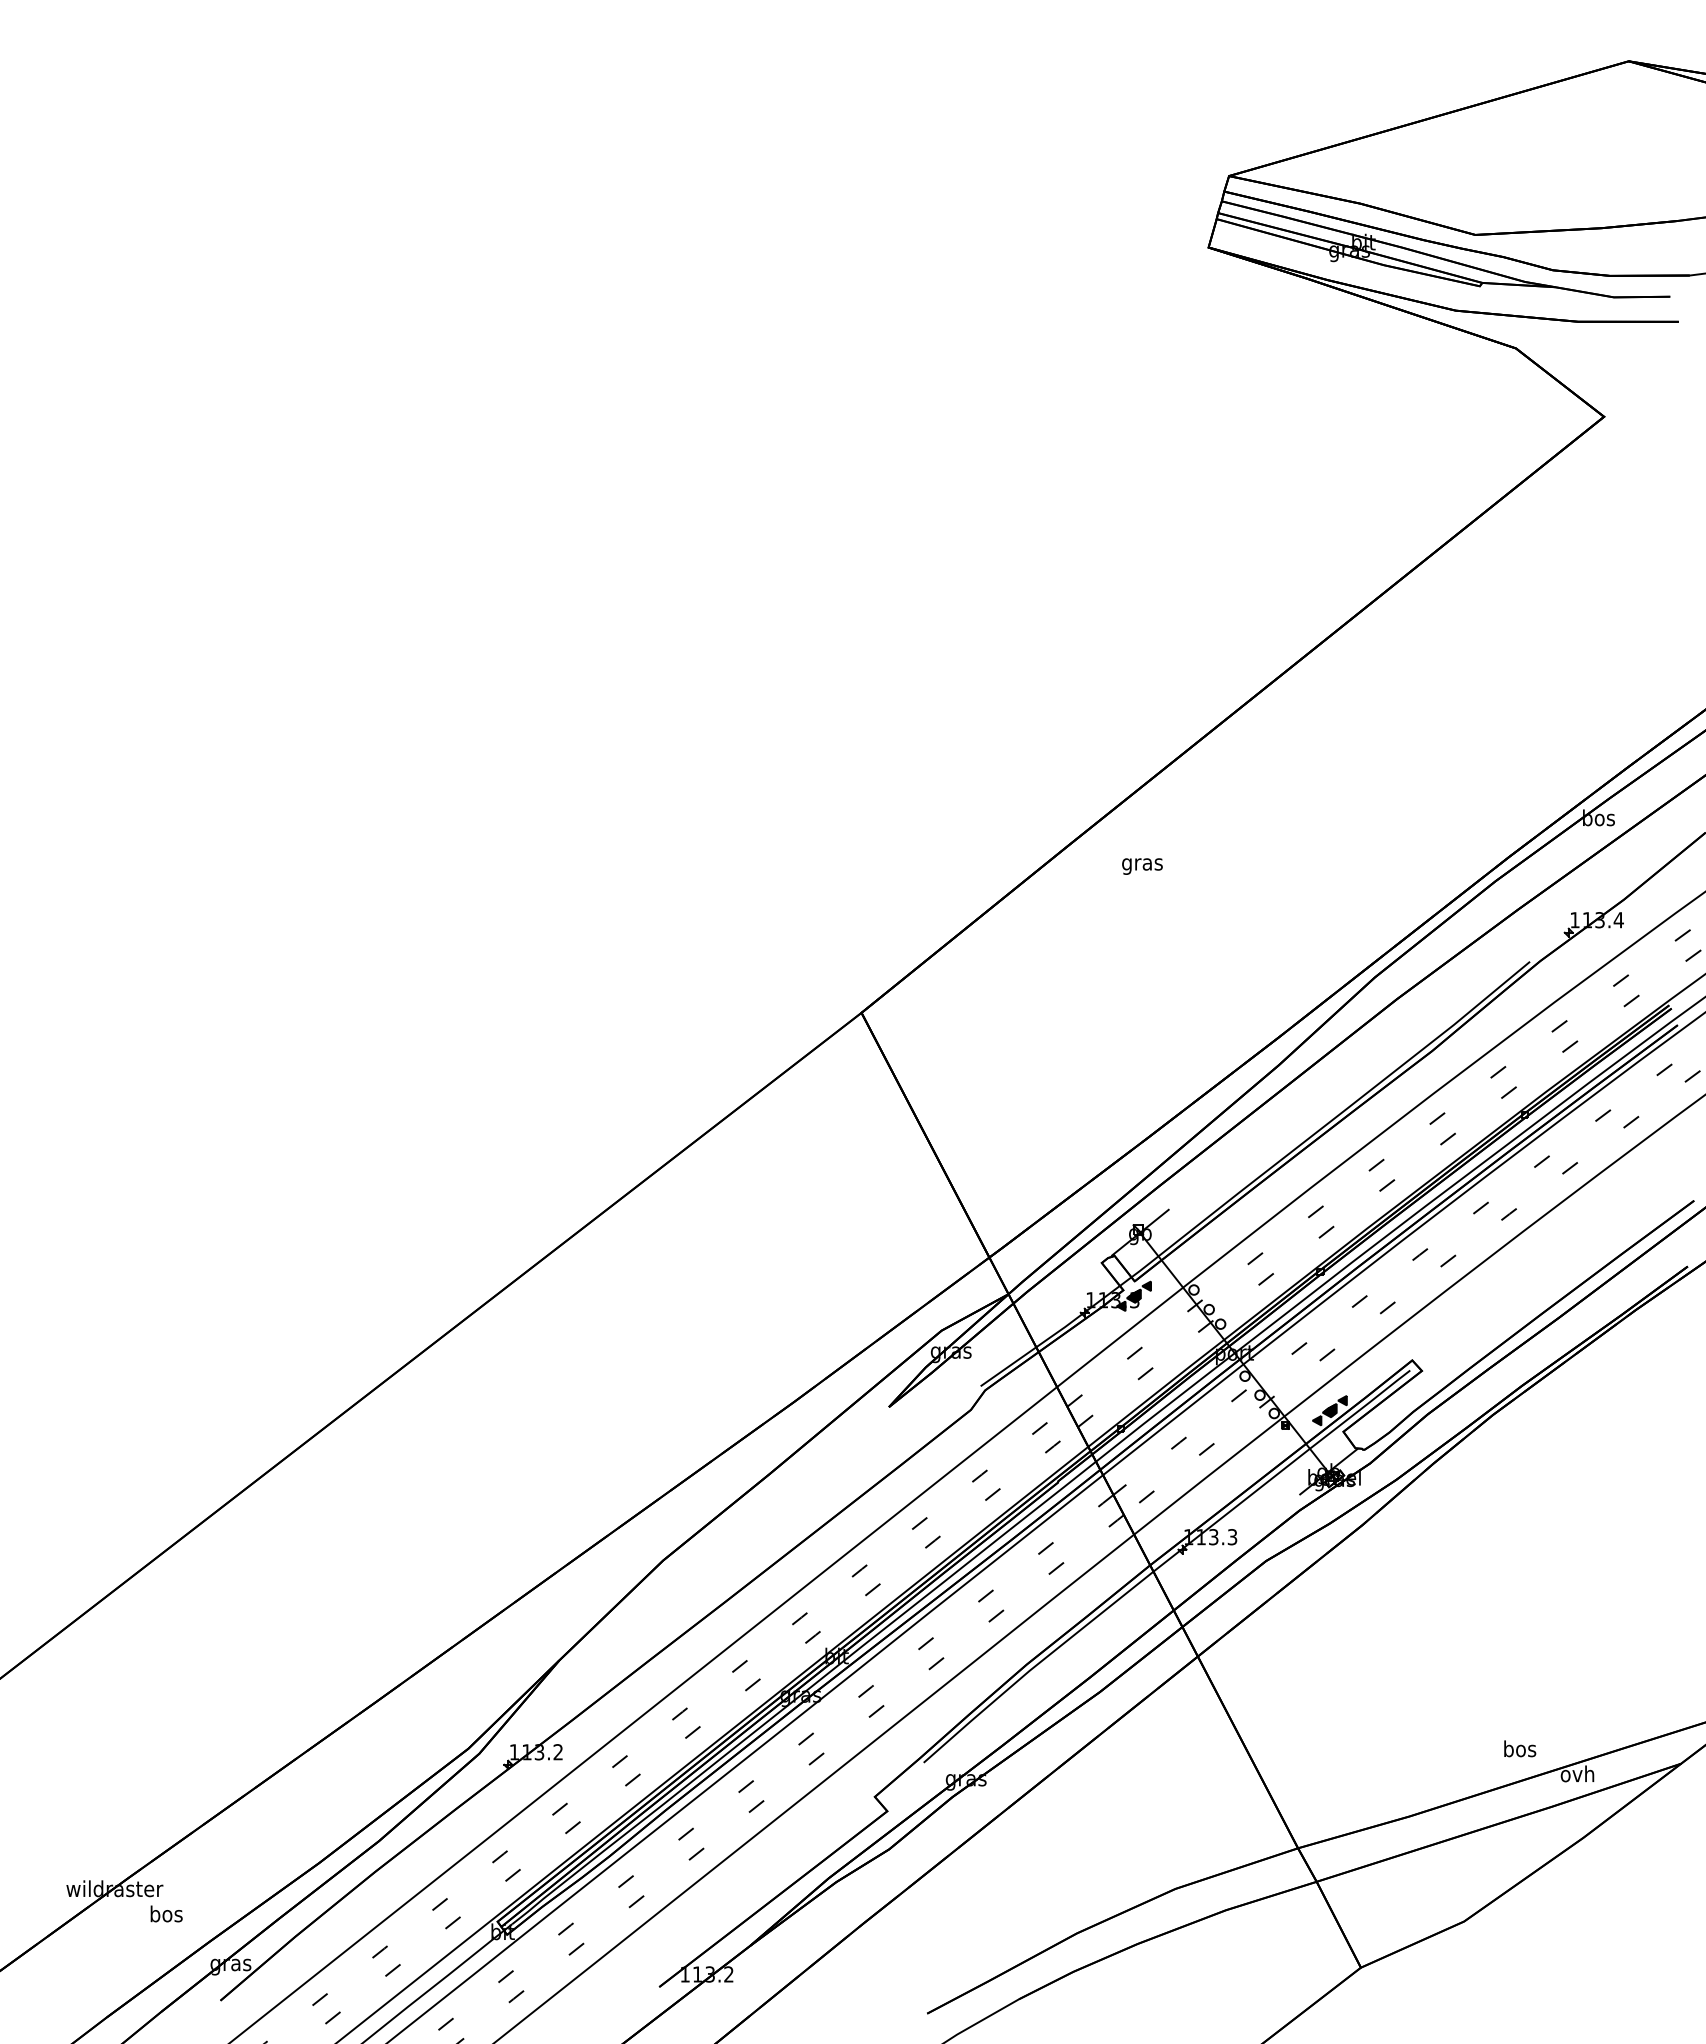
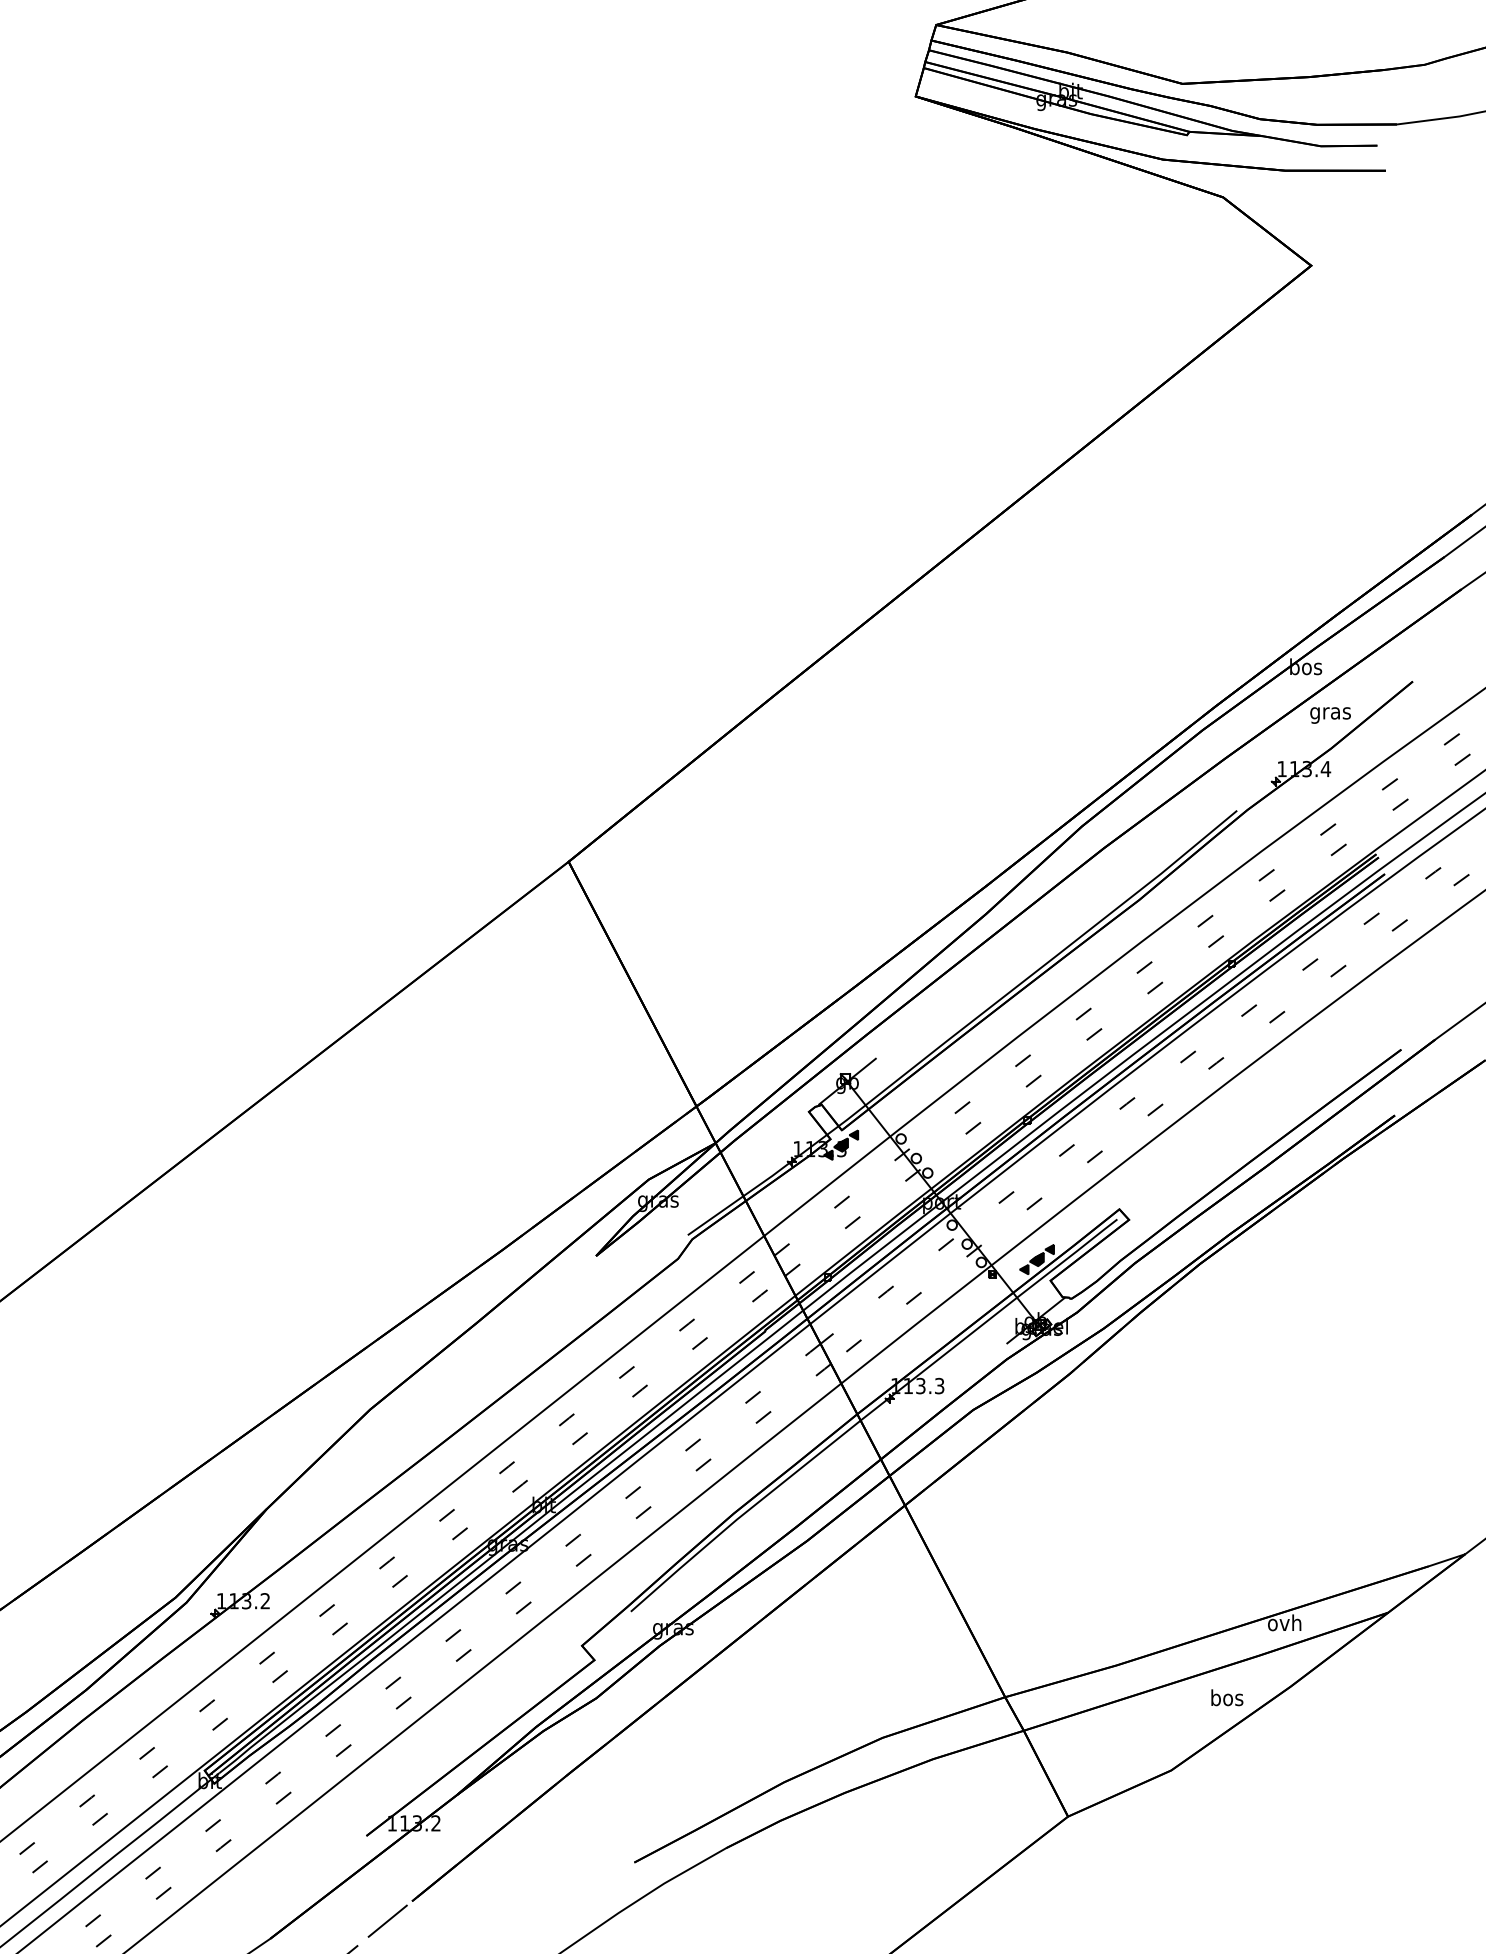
text: (1142, 866) -> (1330, 715), moved
text: (1520, 1748) -> (1227, 1697), moved

